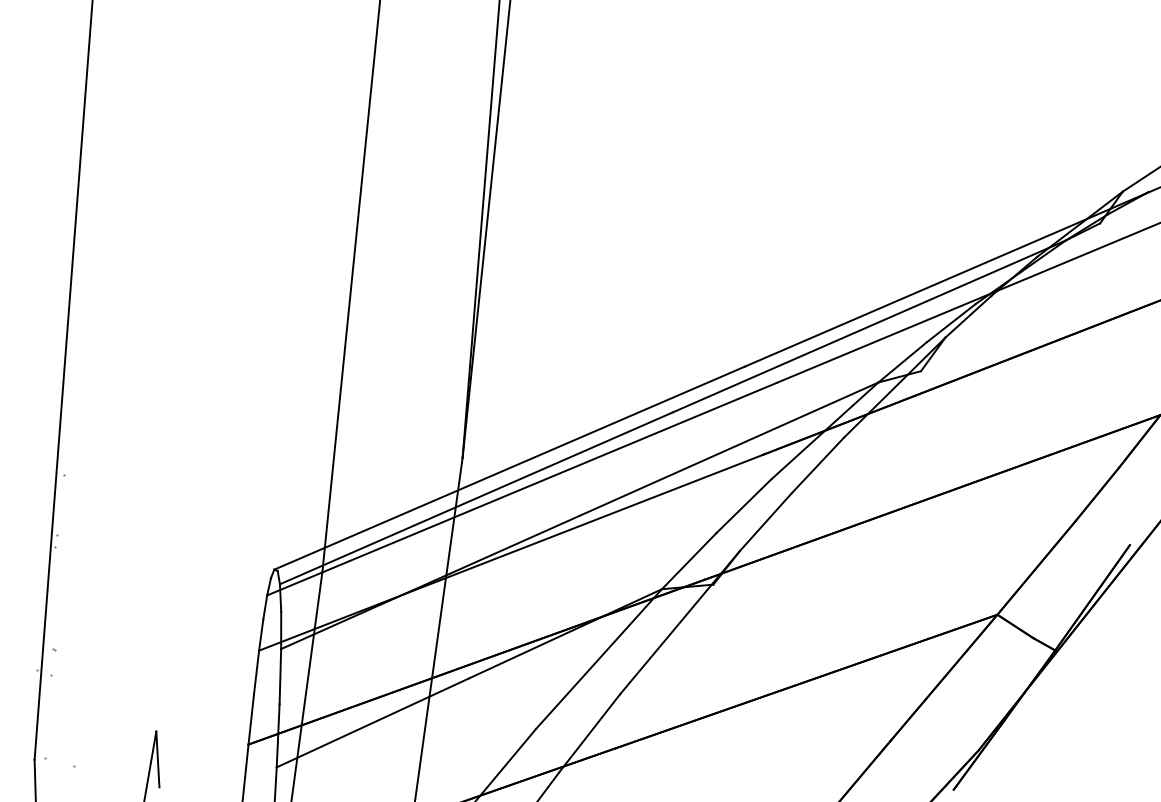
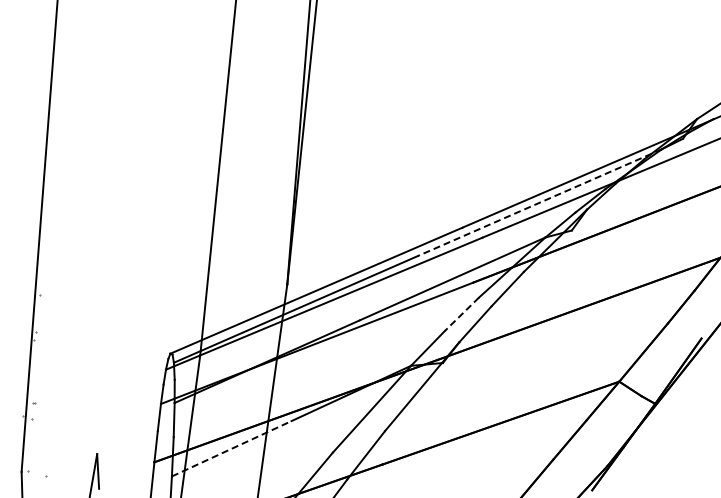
line: (868, 326) -> (539, 202), solid -> dashed
line: (743, 506) -> (461, 314), solid -> dashed
line: (372, 722) -> (231, 448), solid -> dashed

